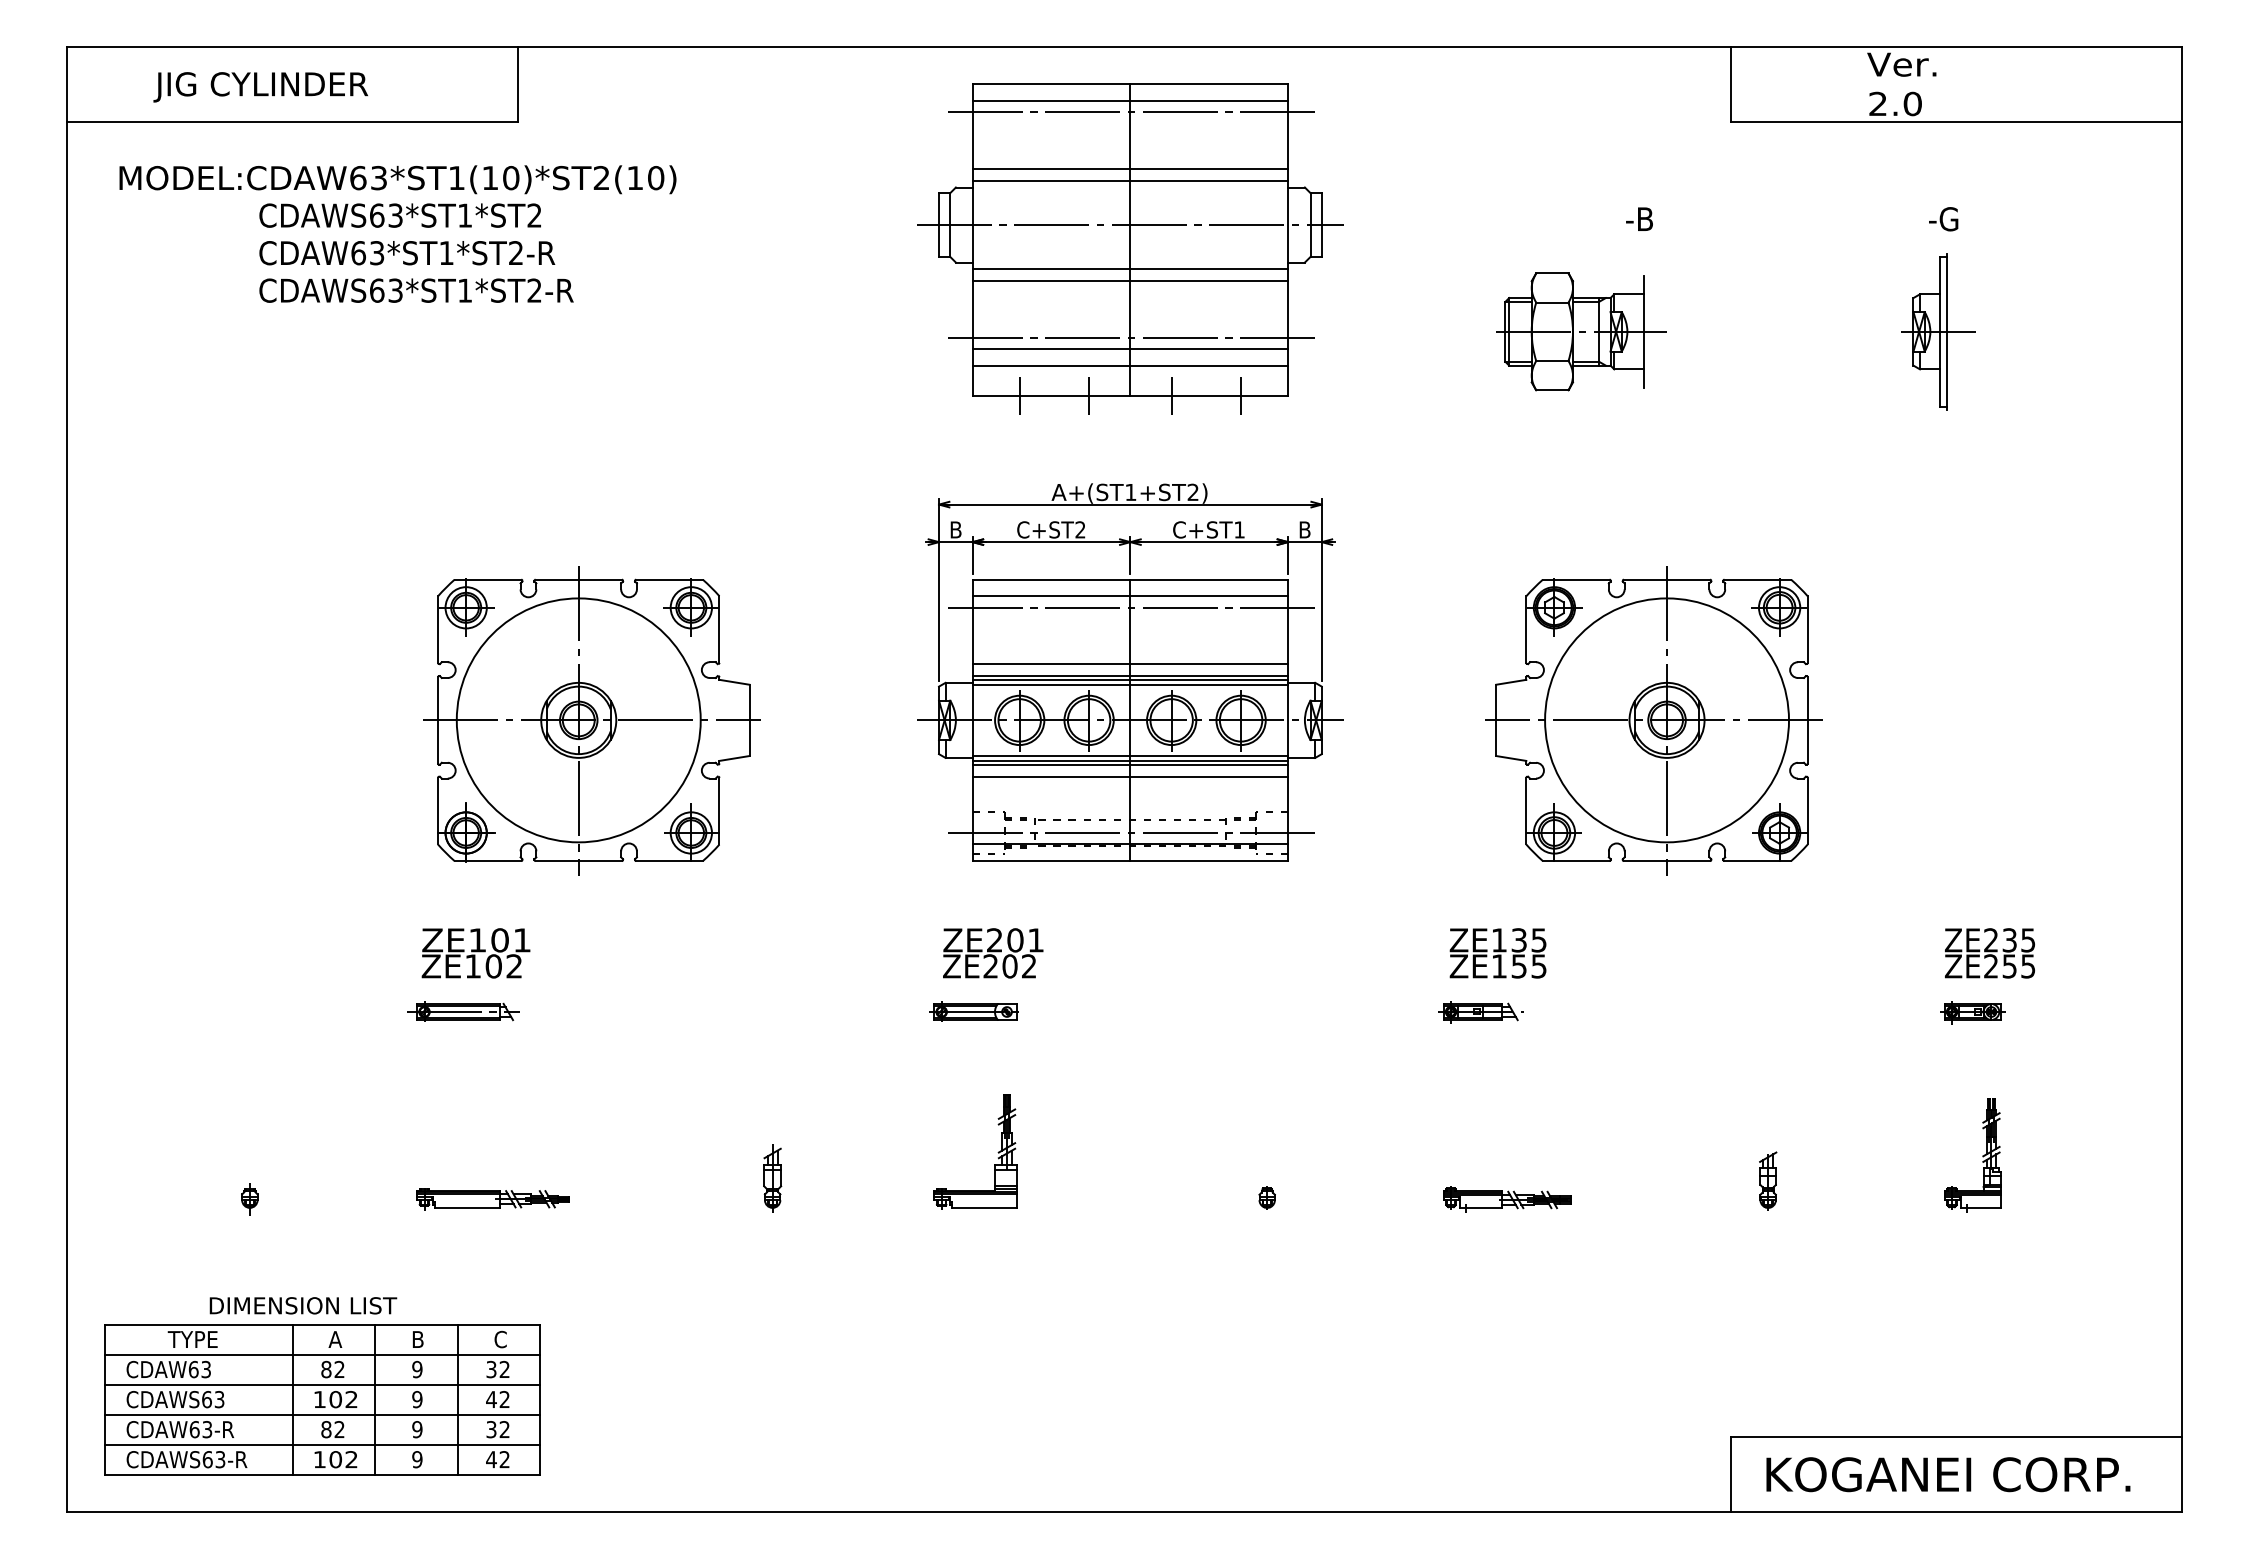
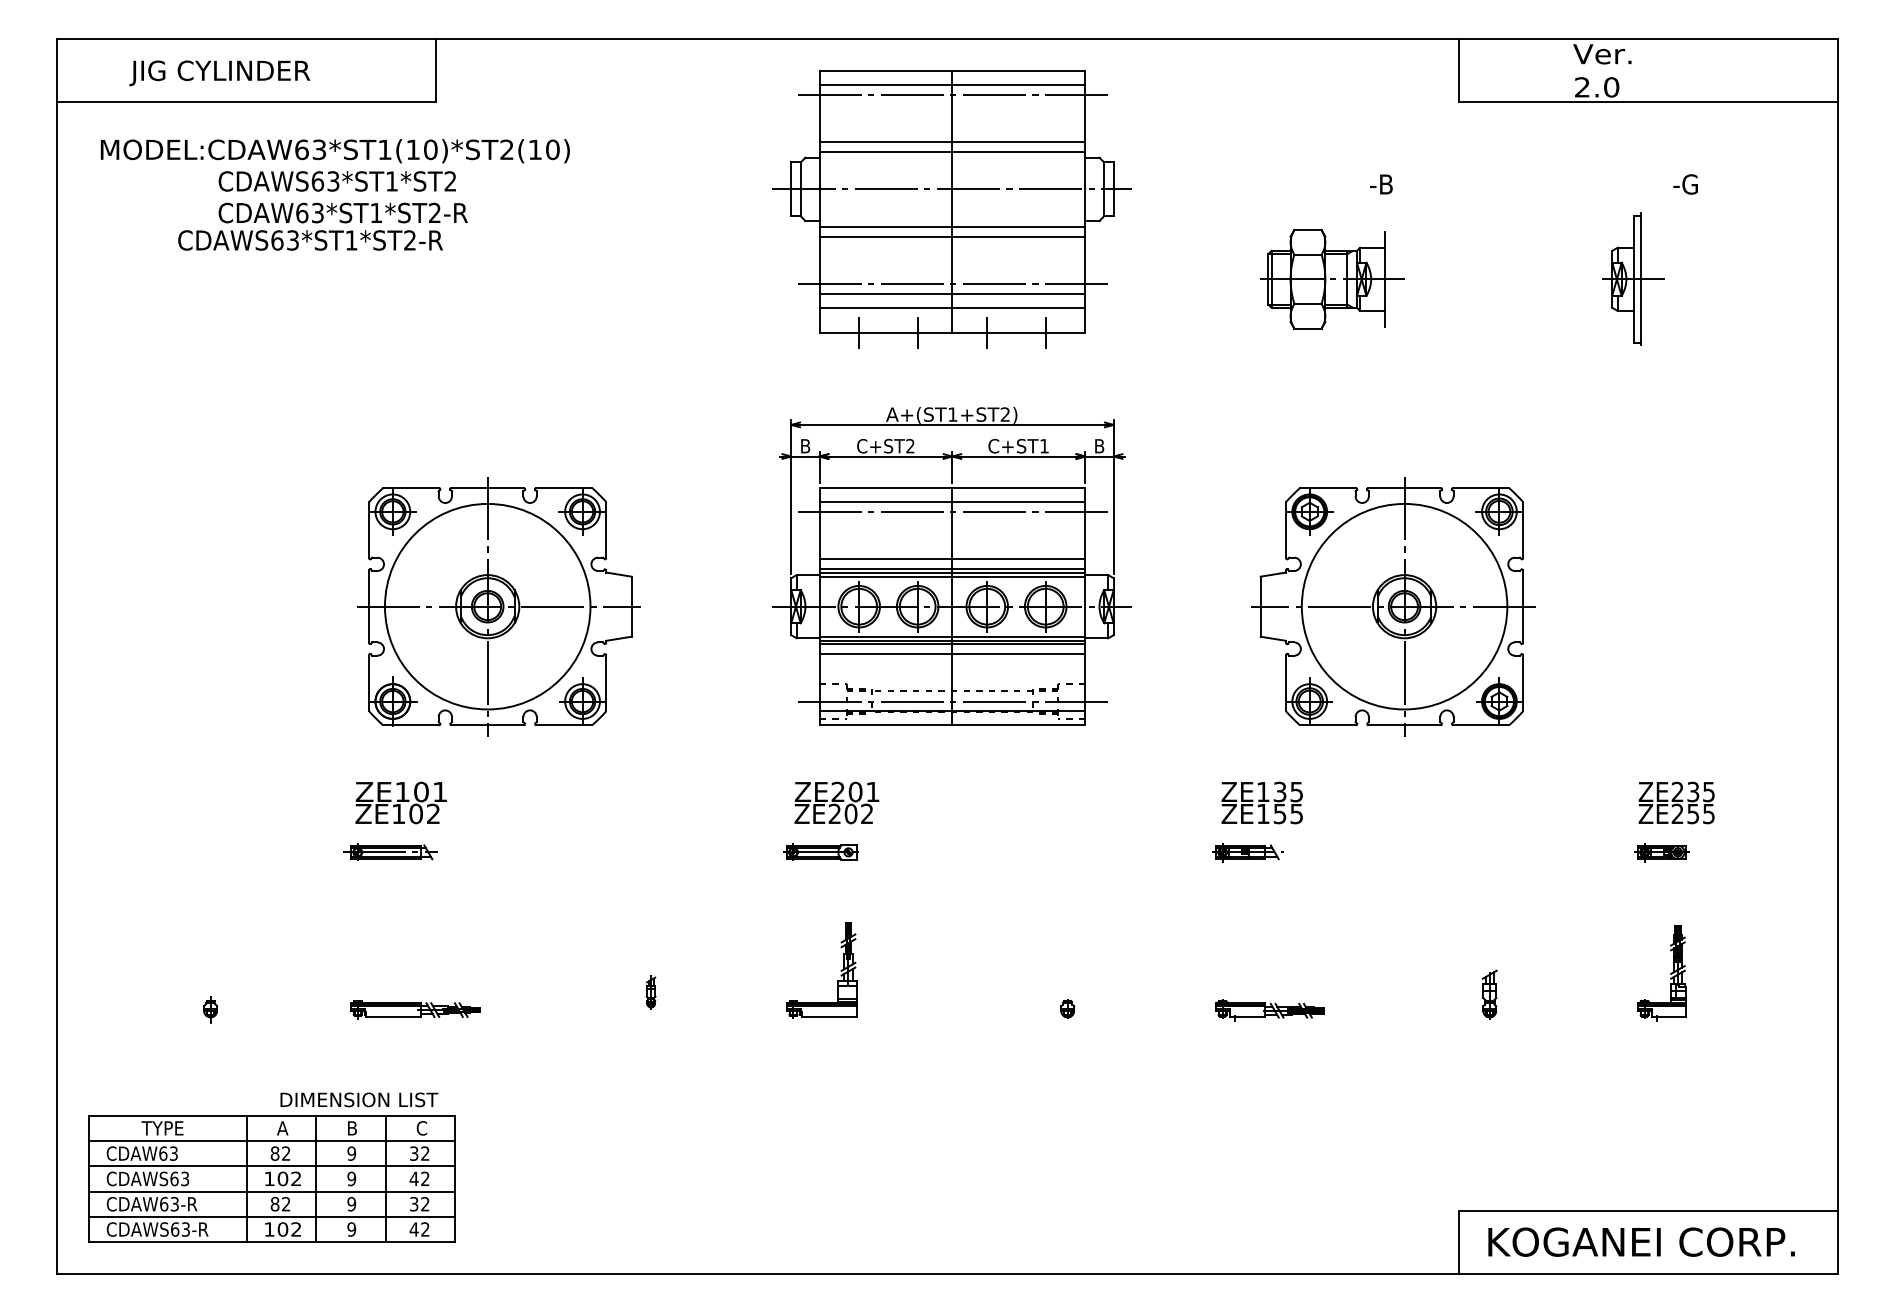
text: (1943, 219) -> (1685, 184), moved
text: (416, 290) -> (310, 240), moved
part: (772, 1178) -> (650, 992), size x0.6
text: (303, 1305) -> (359, 1099), moved

